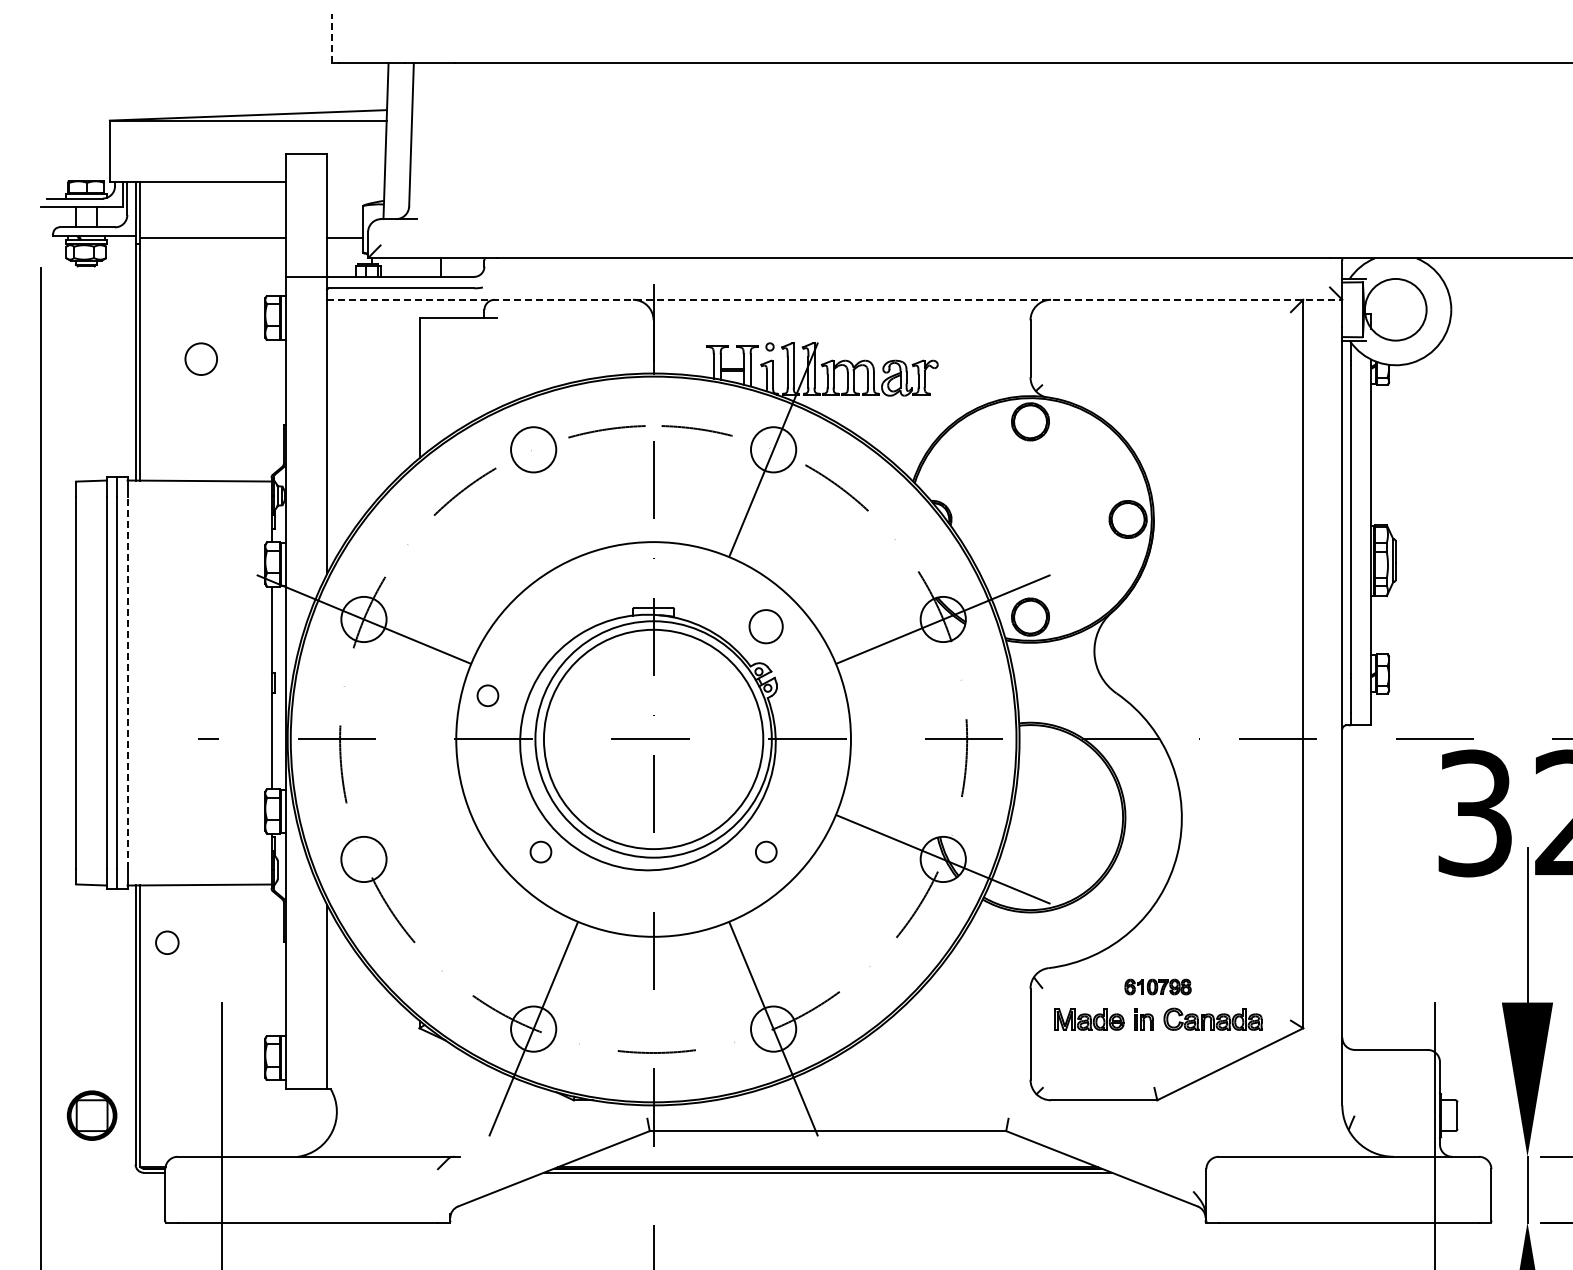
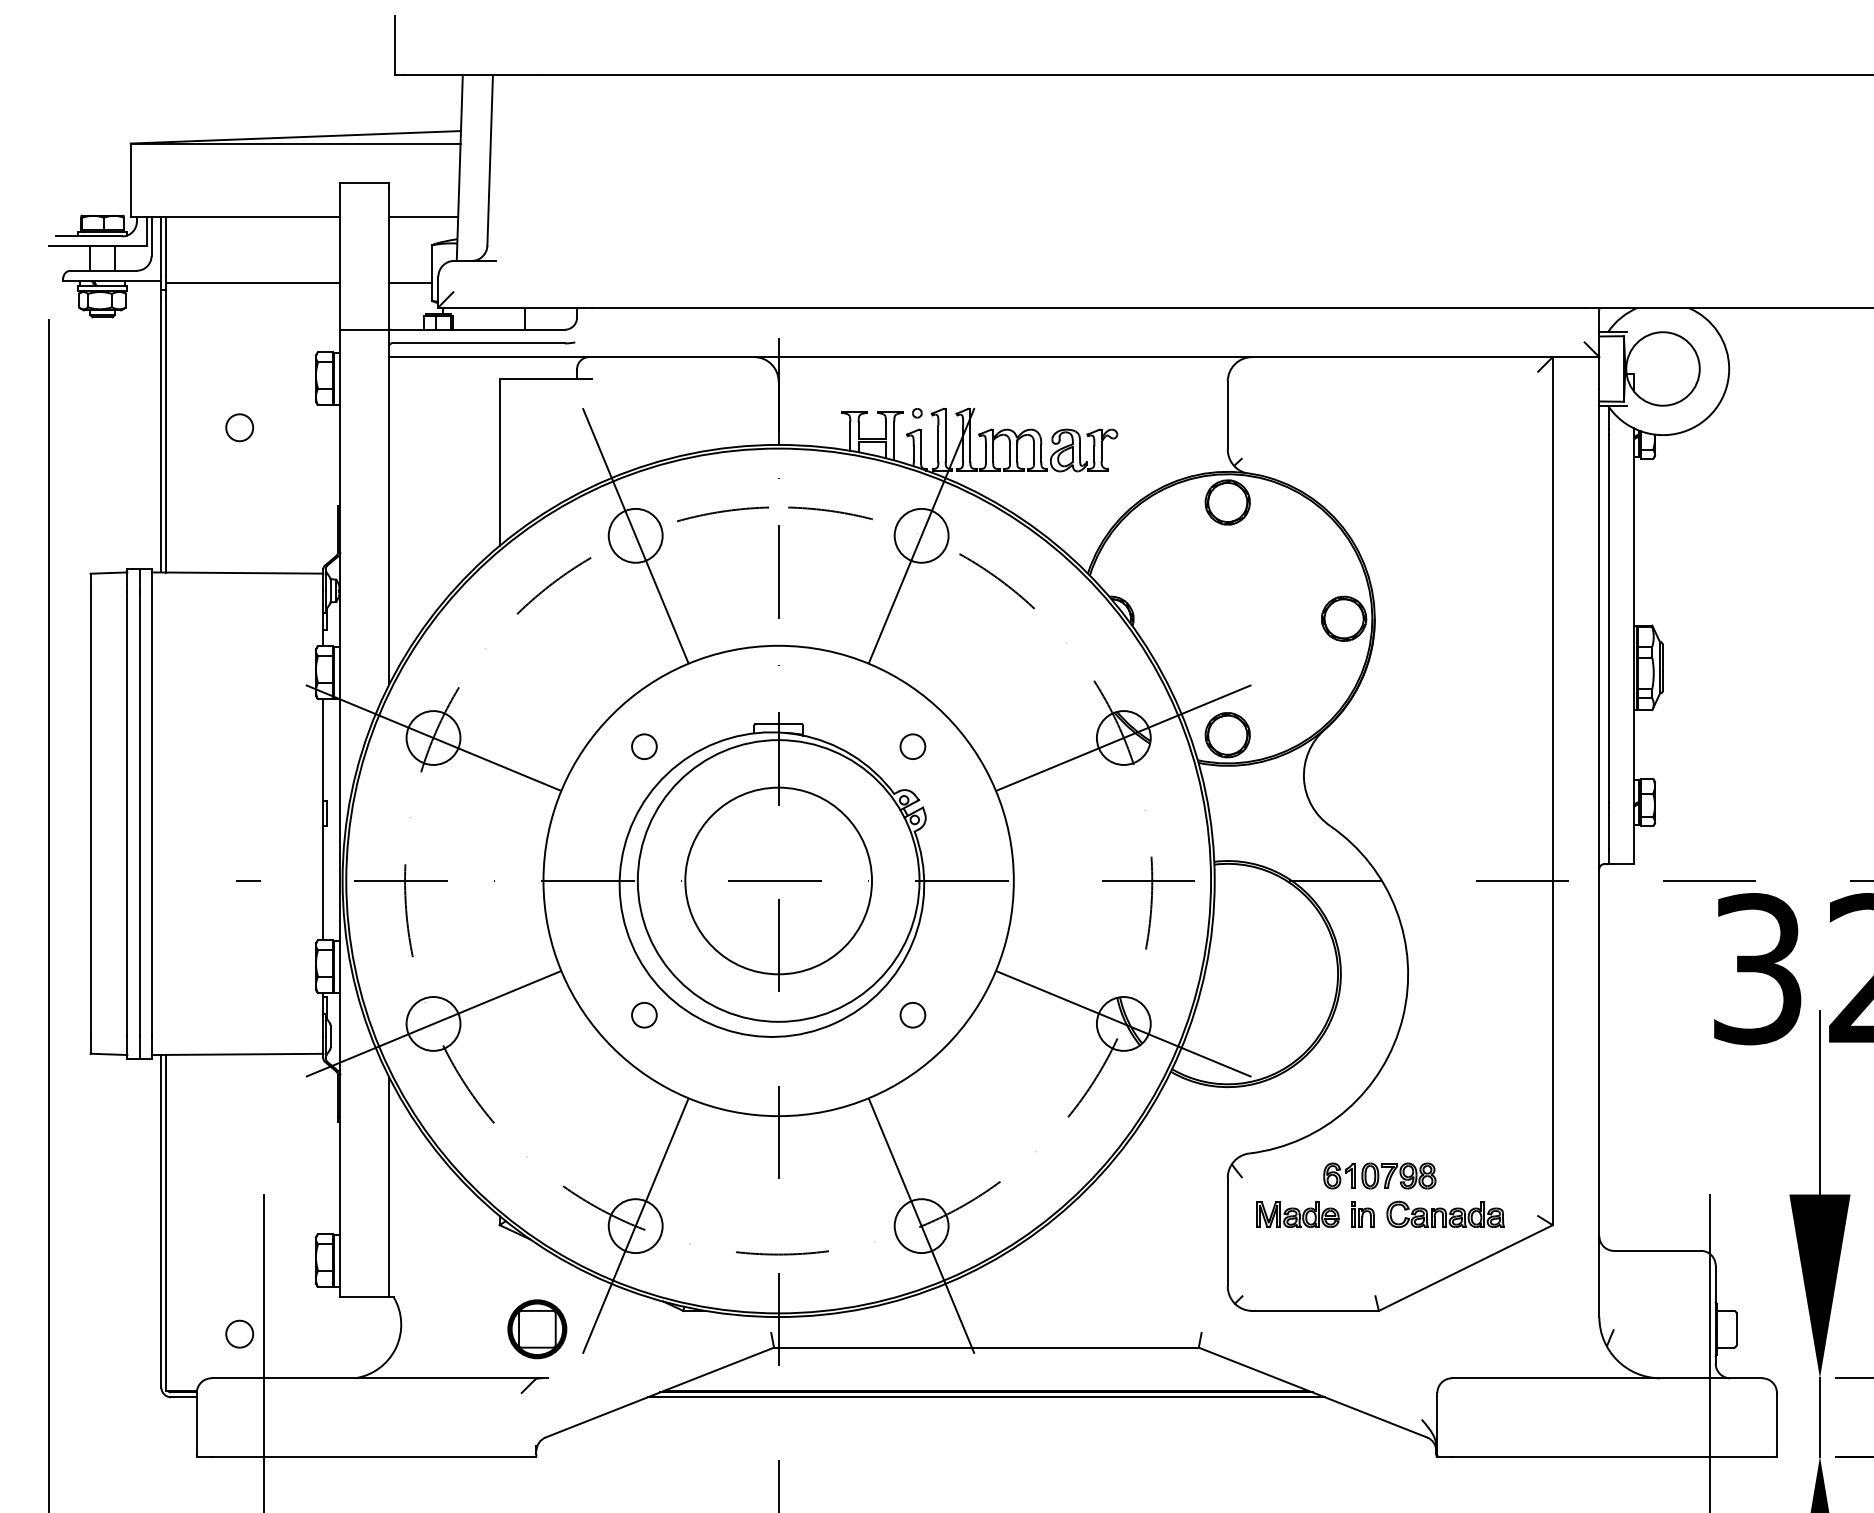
line: (331, 38) -> (394, 45), dashed -> solid
line: (355, 182) -> (423, 217), added
line: (834, 299) -> (994, 356), dashed -> solid
circle: (201, 358) -> (239, 427), size x0.71
line: (533, 449) -> (635, 535), added
circle: (766, 626) -> (913, 746), size x0.62
line: (127, 682) -> (151, 813), dashed -> solid
circle: (487, 695) -> (643, 746), moved
circle: (653, 739) -> (778, 881), size x0.71
line: (363, 859) -> (432, 1024), added
circle: (167, 942) -> (239, 1333), moved
part: (1157, 986) -> (1379, 1175), size x1.43
part: (91, 1115) -> (536, 1329), moved

